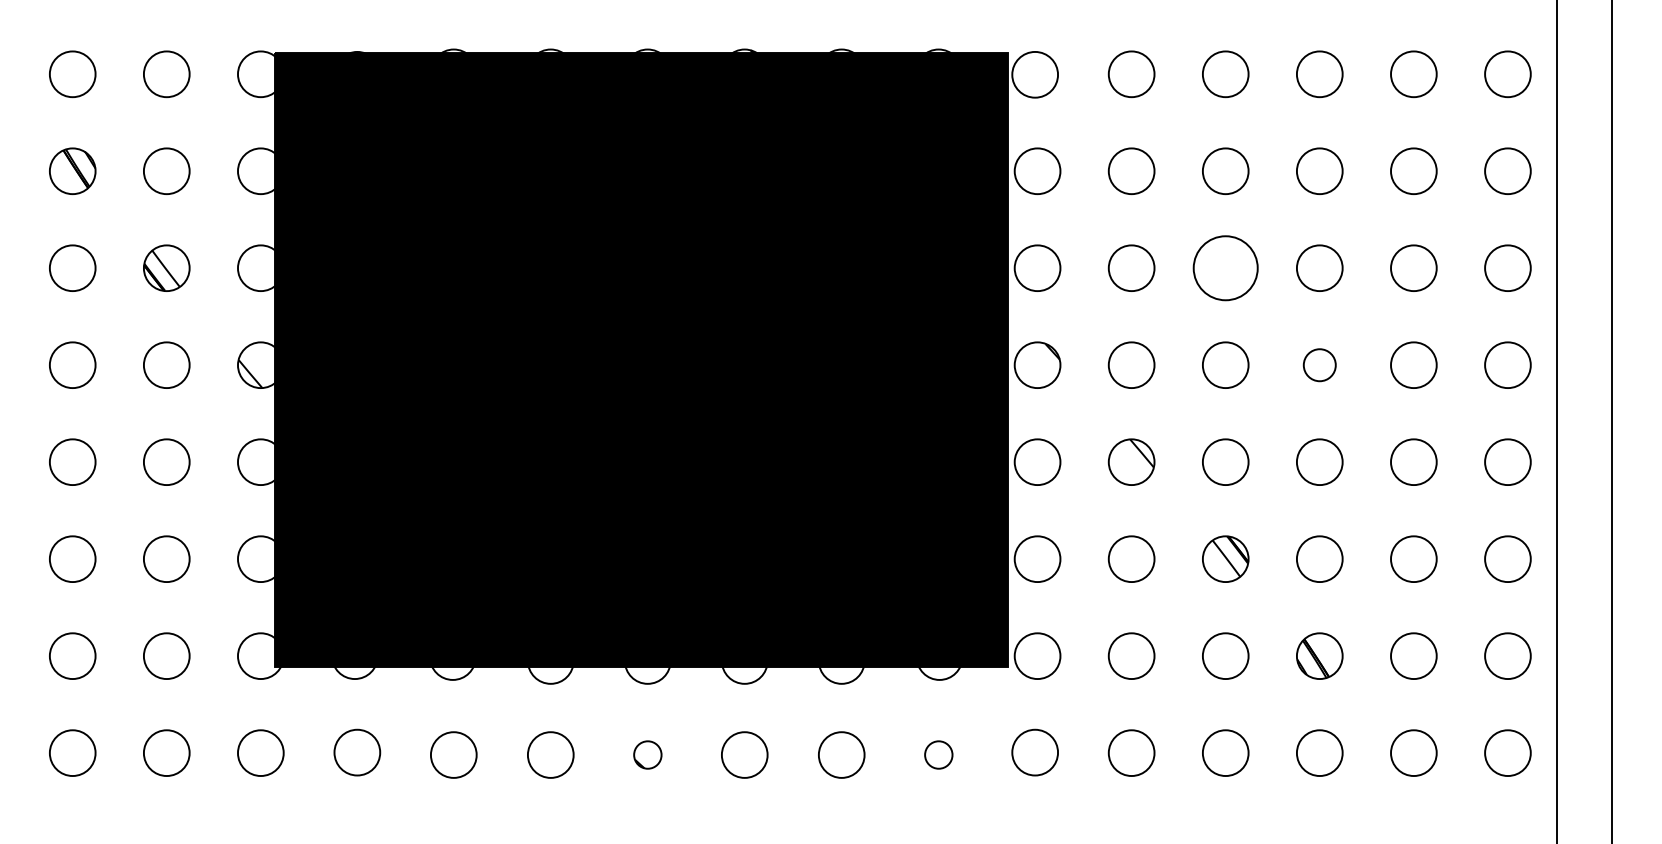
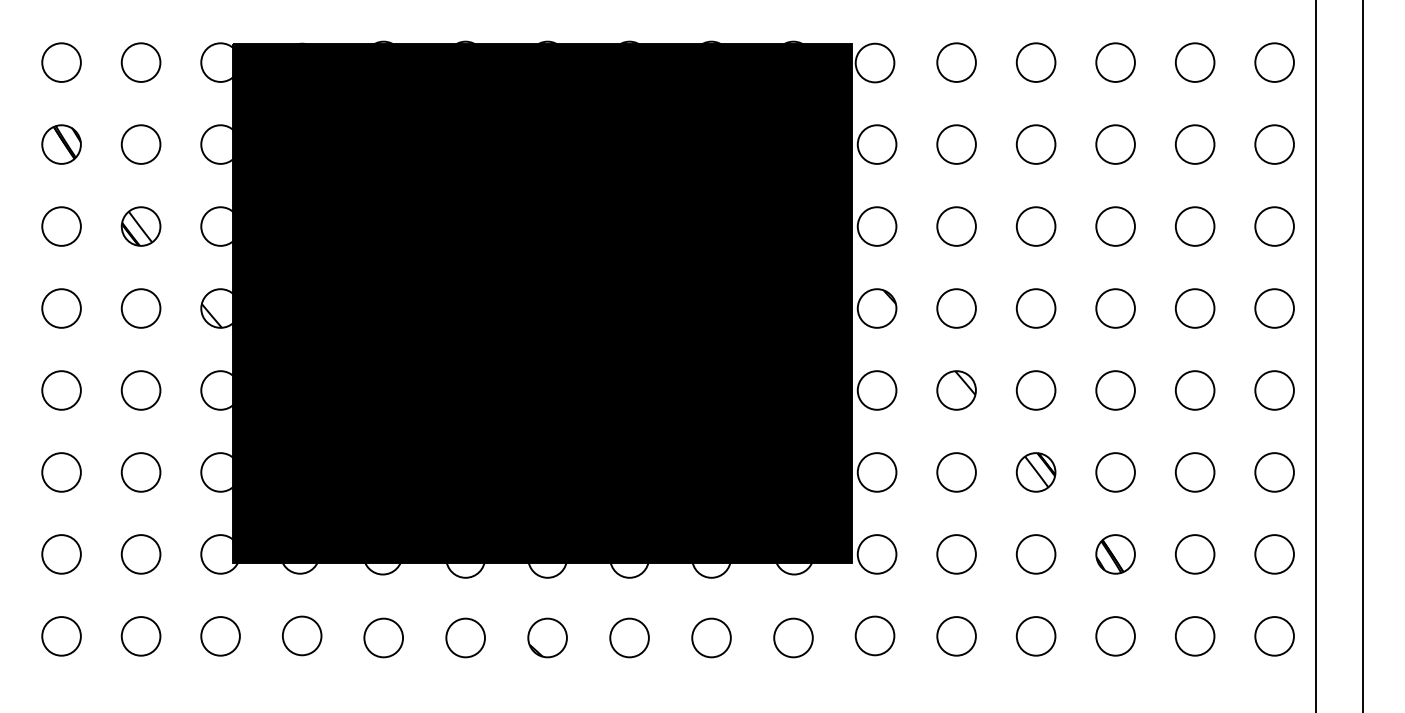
circle: (1225, 268) -> (1035, 226), size x0.71
circle: (1319, 365) -> (1115, 308), size x1.43
part: (647, 754) -> (547, 637), size x1.67
circle: (938, 754) -> (793, 637), size x1.67

